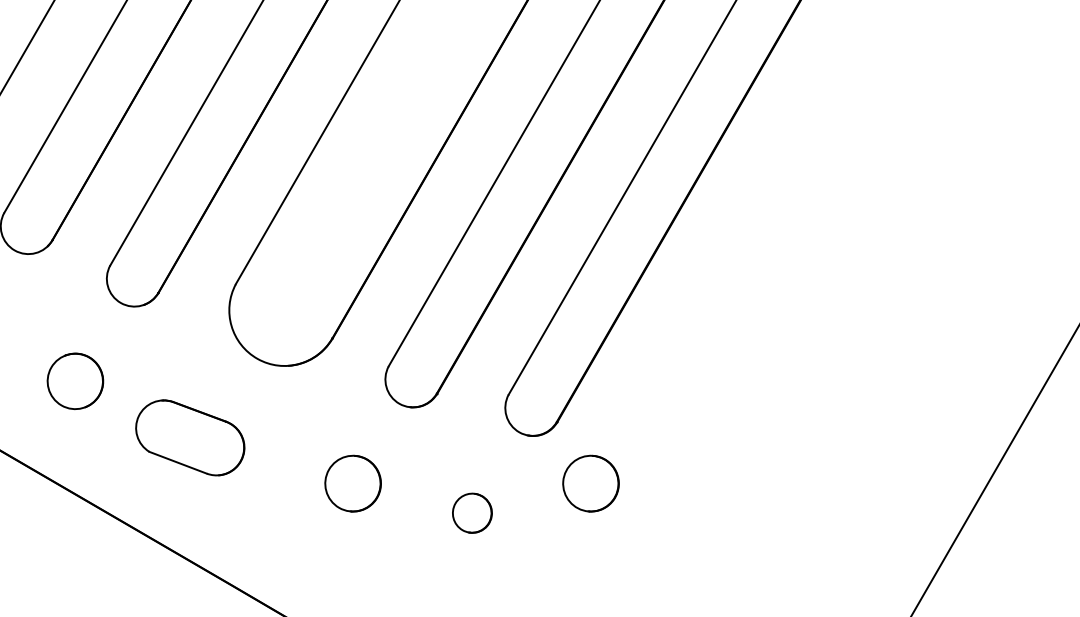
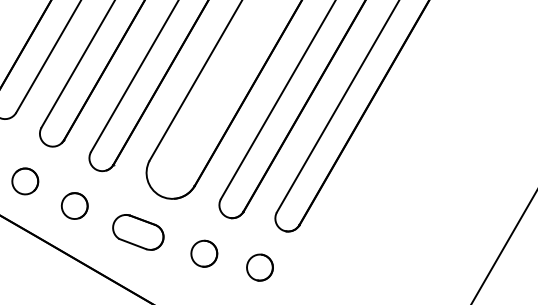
part: (190, 438) -> (138, 232), moved
part: (591, 483) -> (315, 253), removed
part: (471, 513) -> (259, 267), size x1.43

